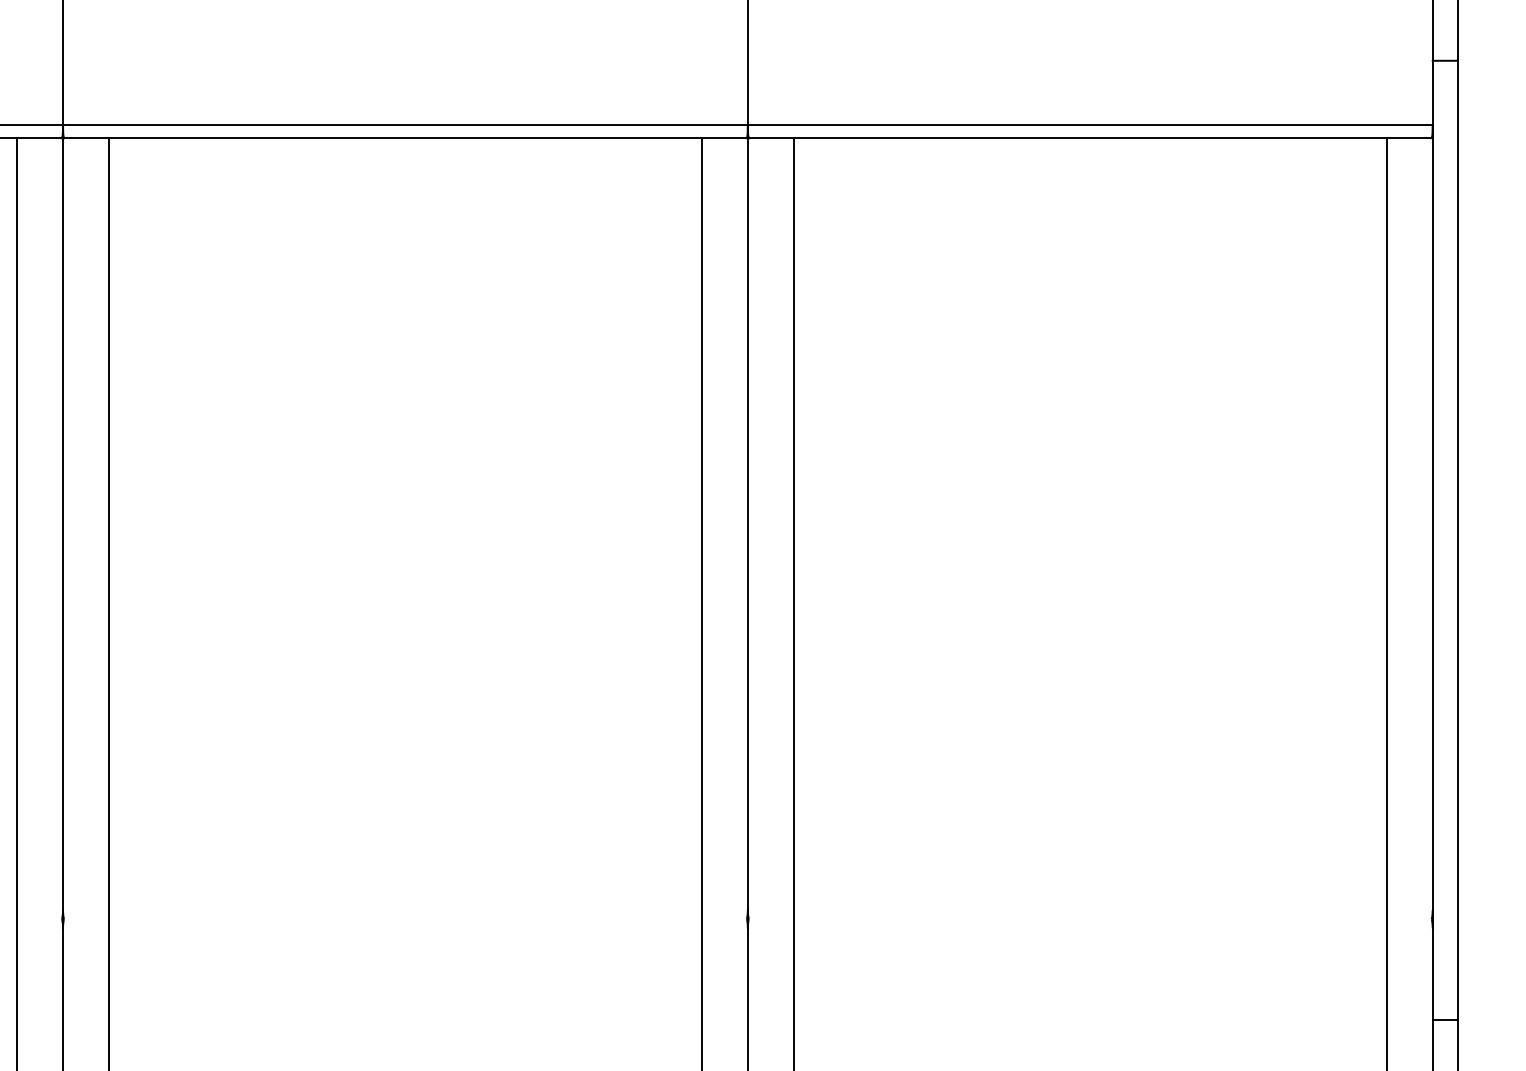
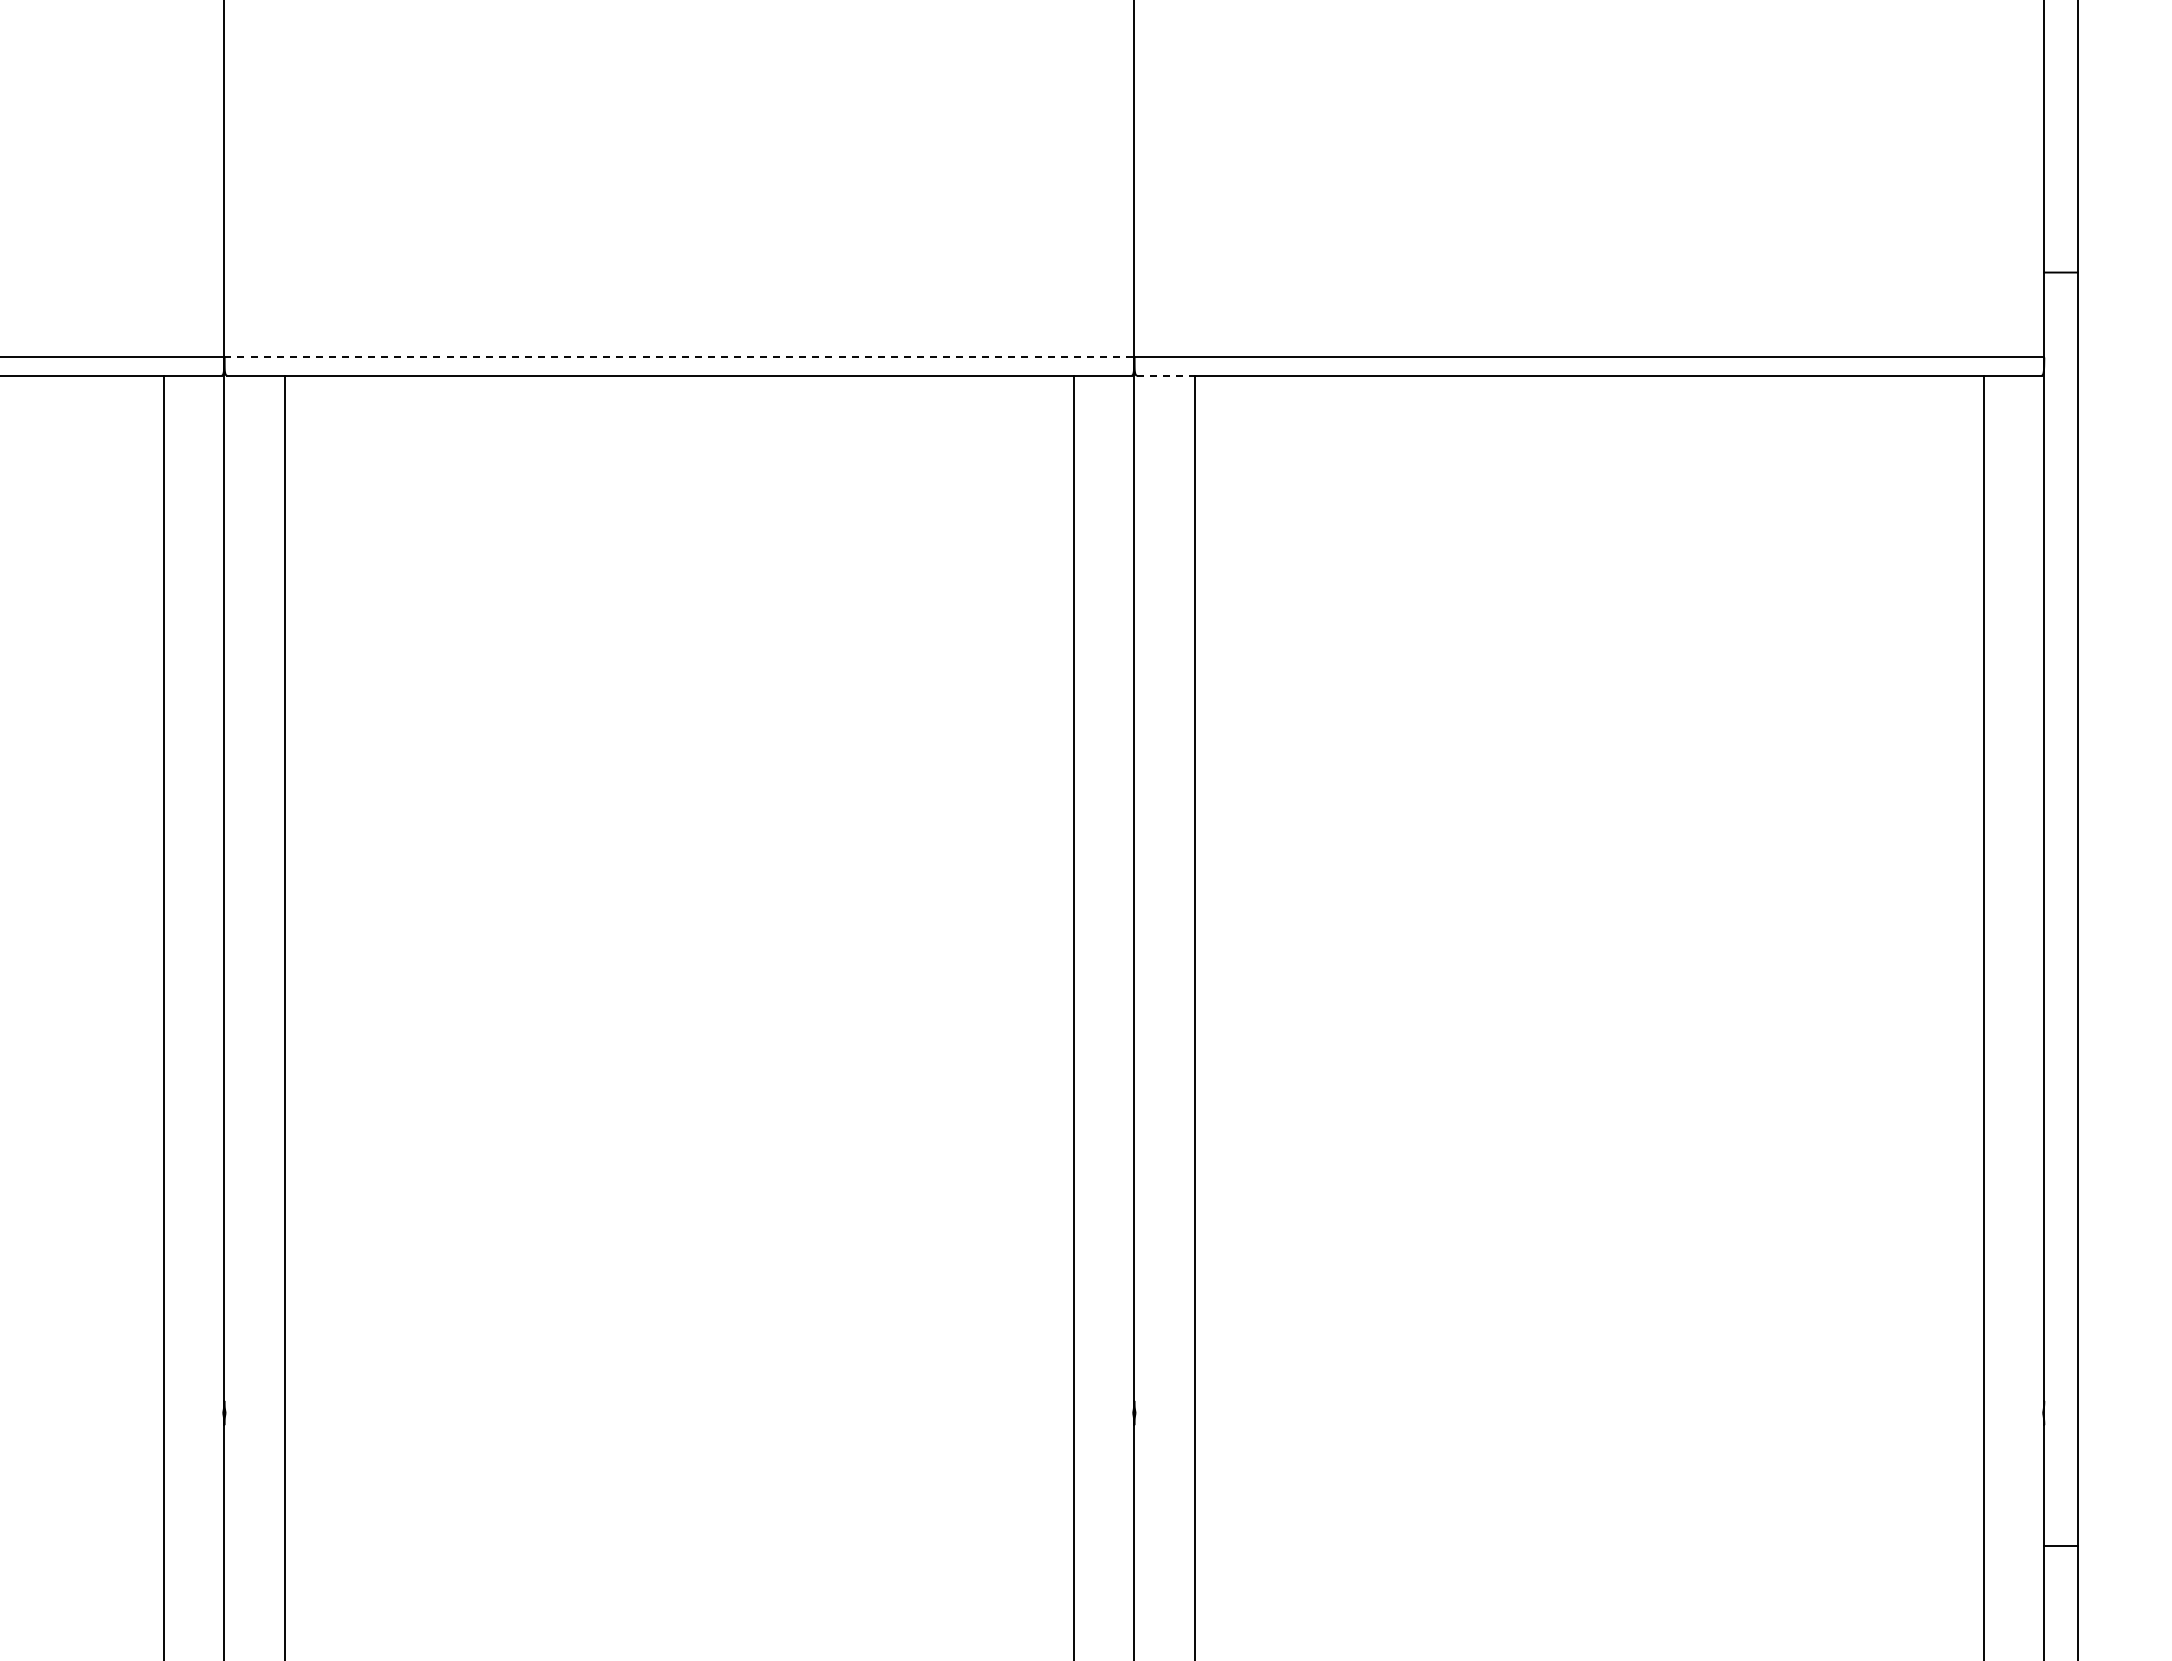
line: (405, 124) -> (679, 357), solid -> dashed
line: (772, 138) -> (1166, 375), solid -> dashed

